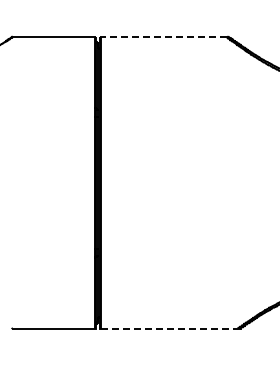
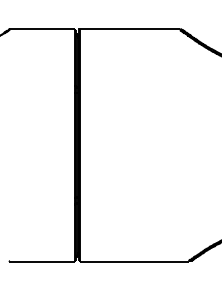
line: (163, 36) -> (129, 29), dashed -> solid
line: (169, 329) -> (134, 261), dashed -> solid

